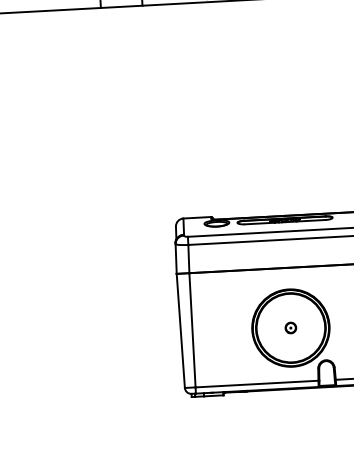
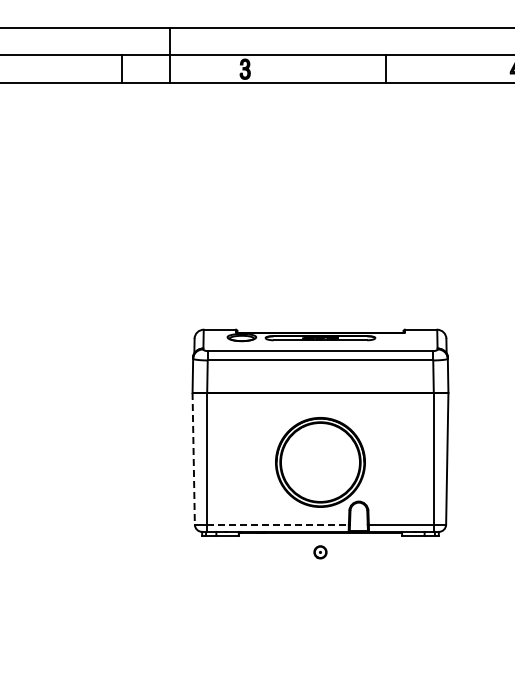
part: (290, 328) -> (320, 552), moved
line: (180, 330) -> (193, 458), solid -> dashed
line: (257, 383) -> (278, 524), solid -> dashed

